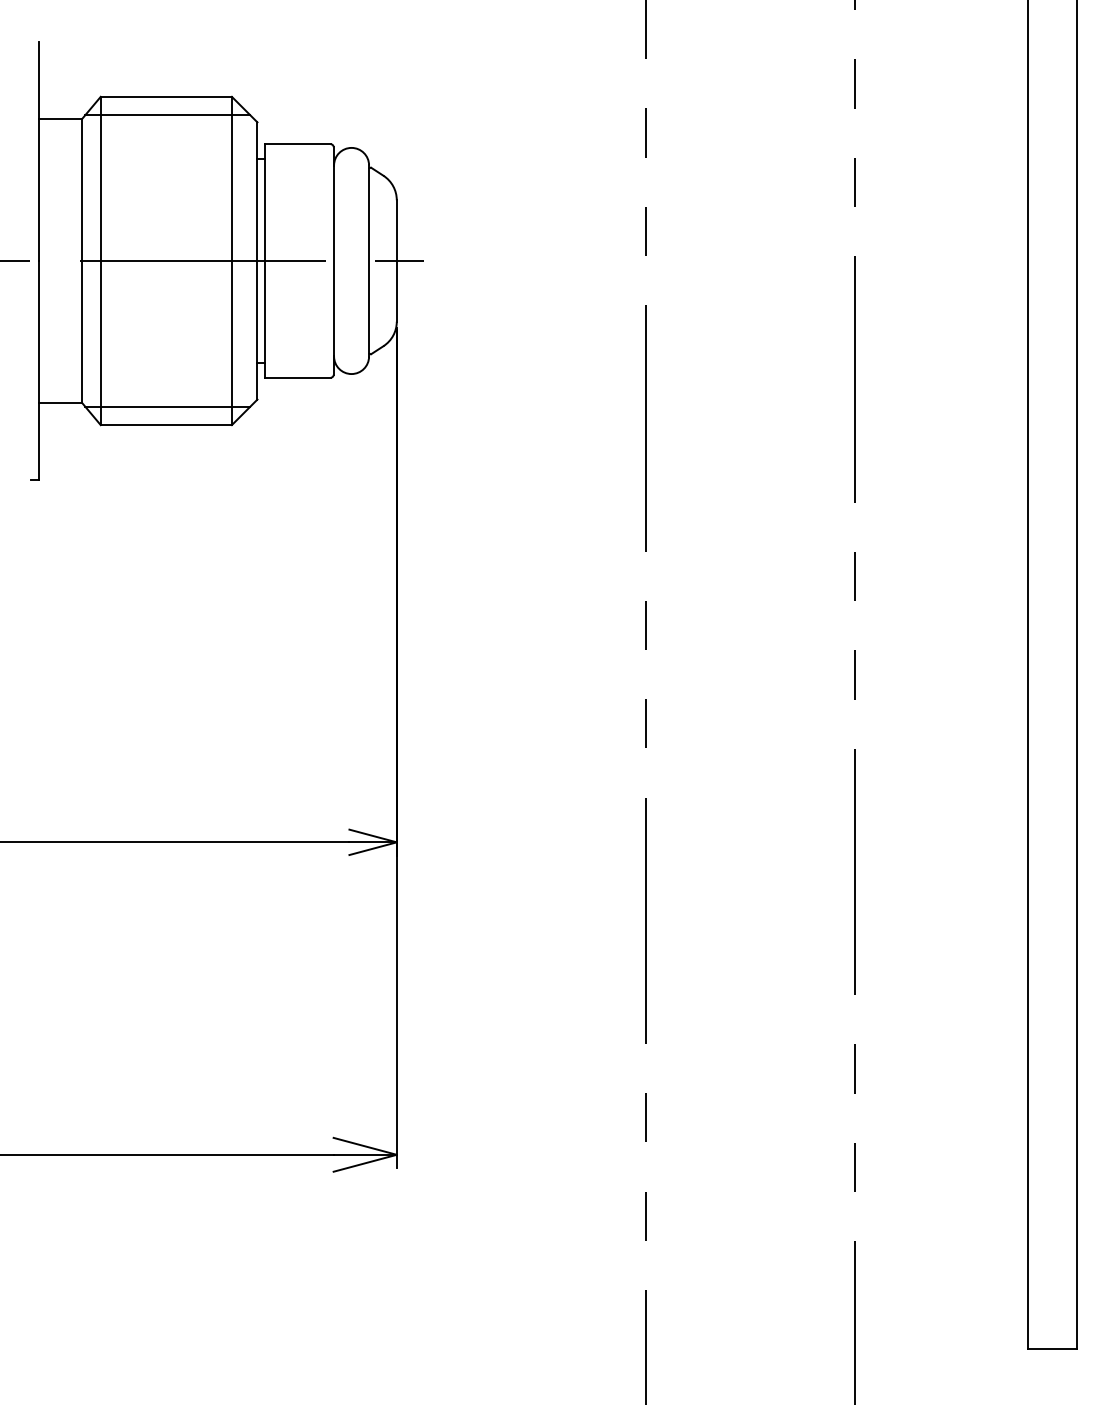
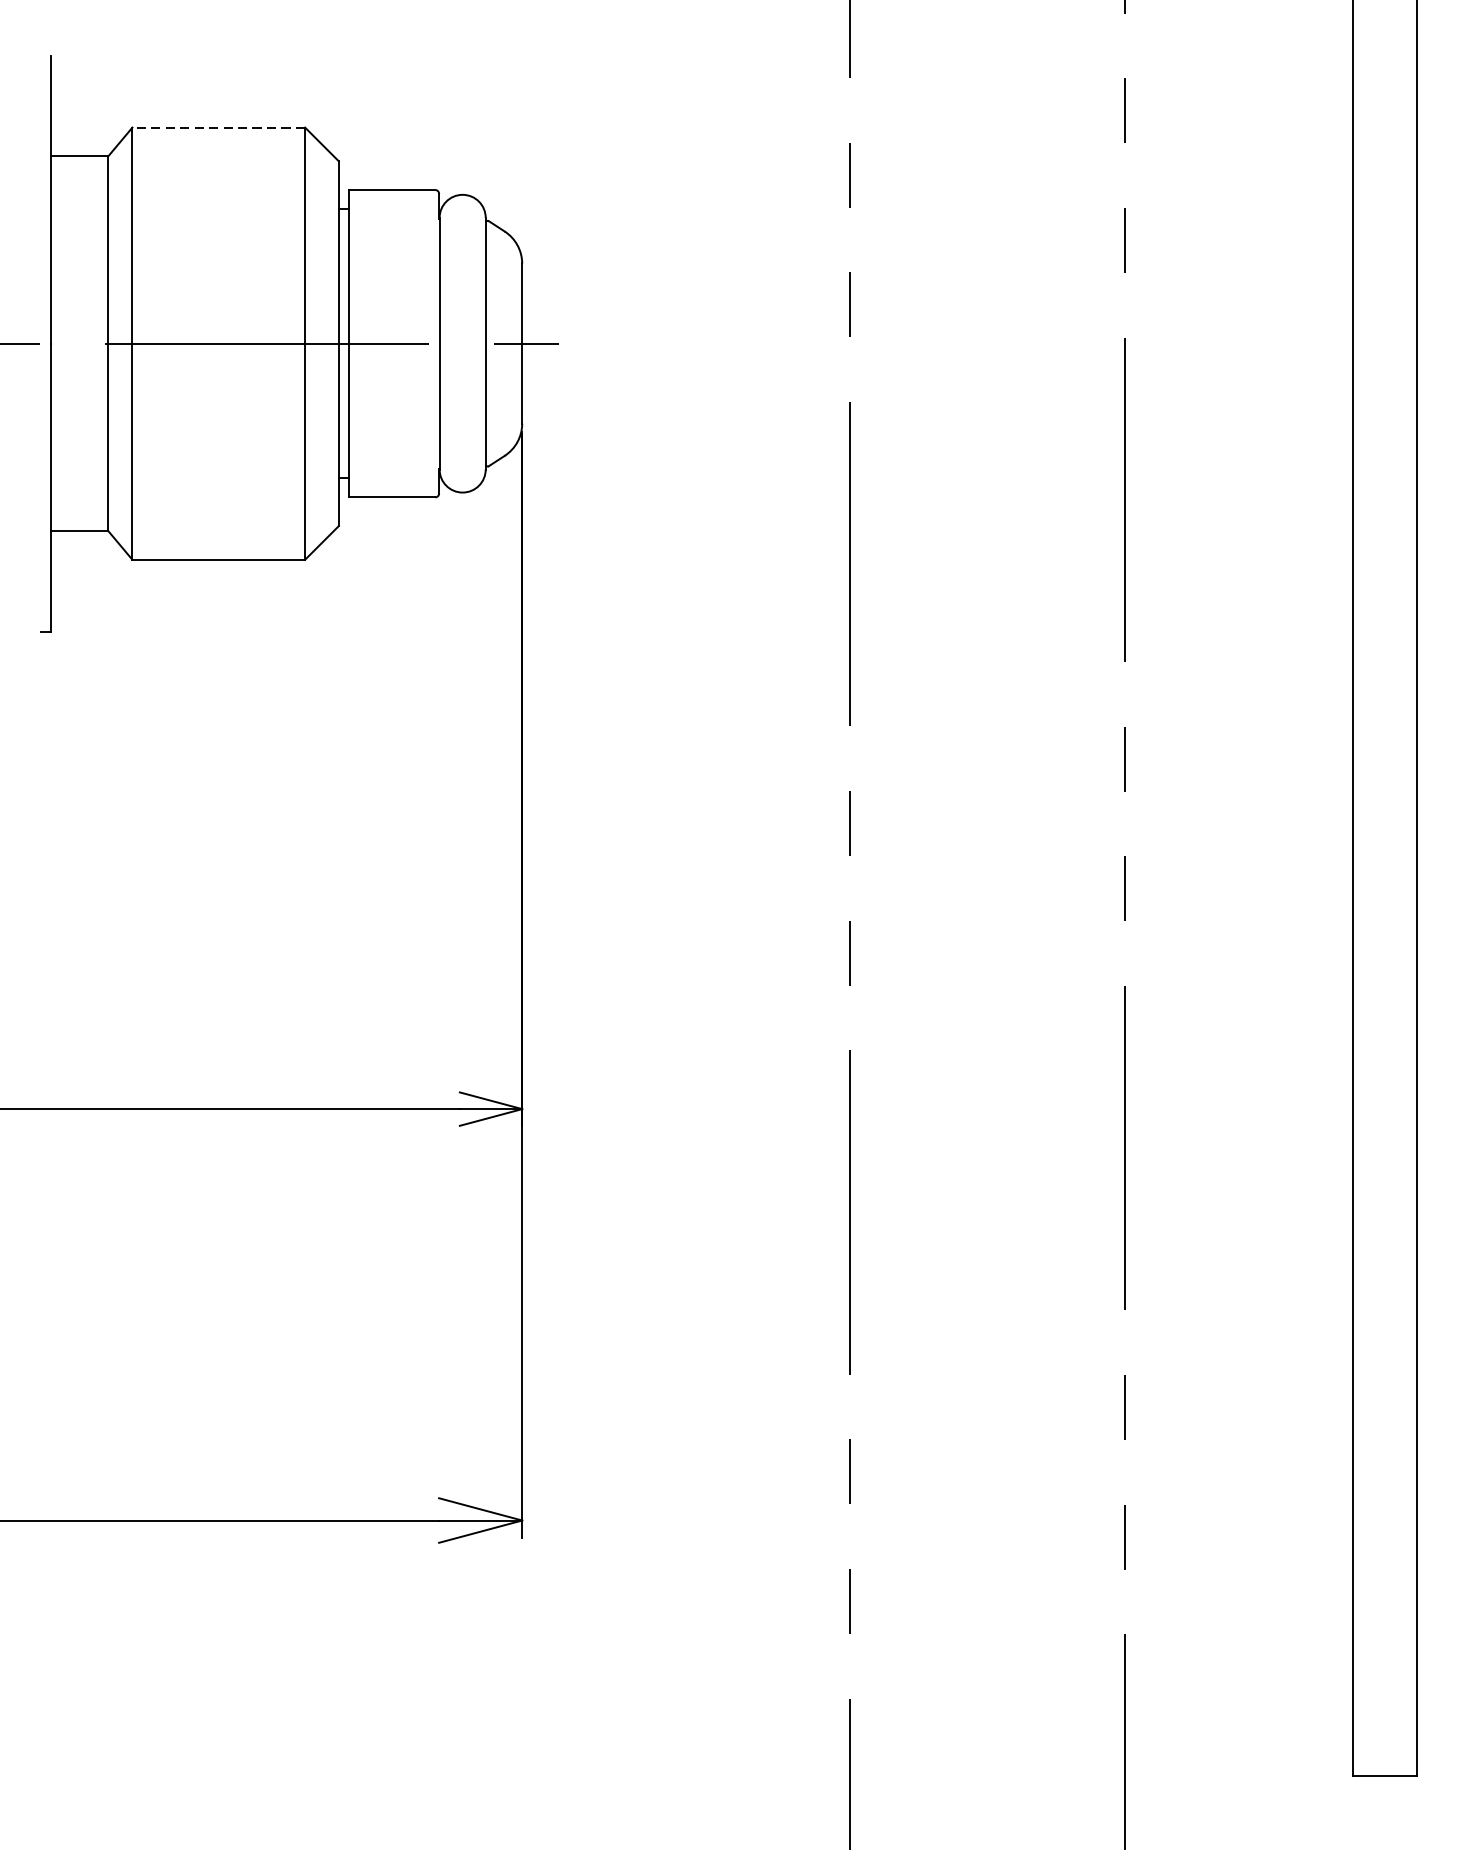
line: (166, 96) -> (219, 127), solid -> dashed
line: (167, 115) -> (220, 152), removed
line: (167, 406) -> (220, 535), removed

